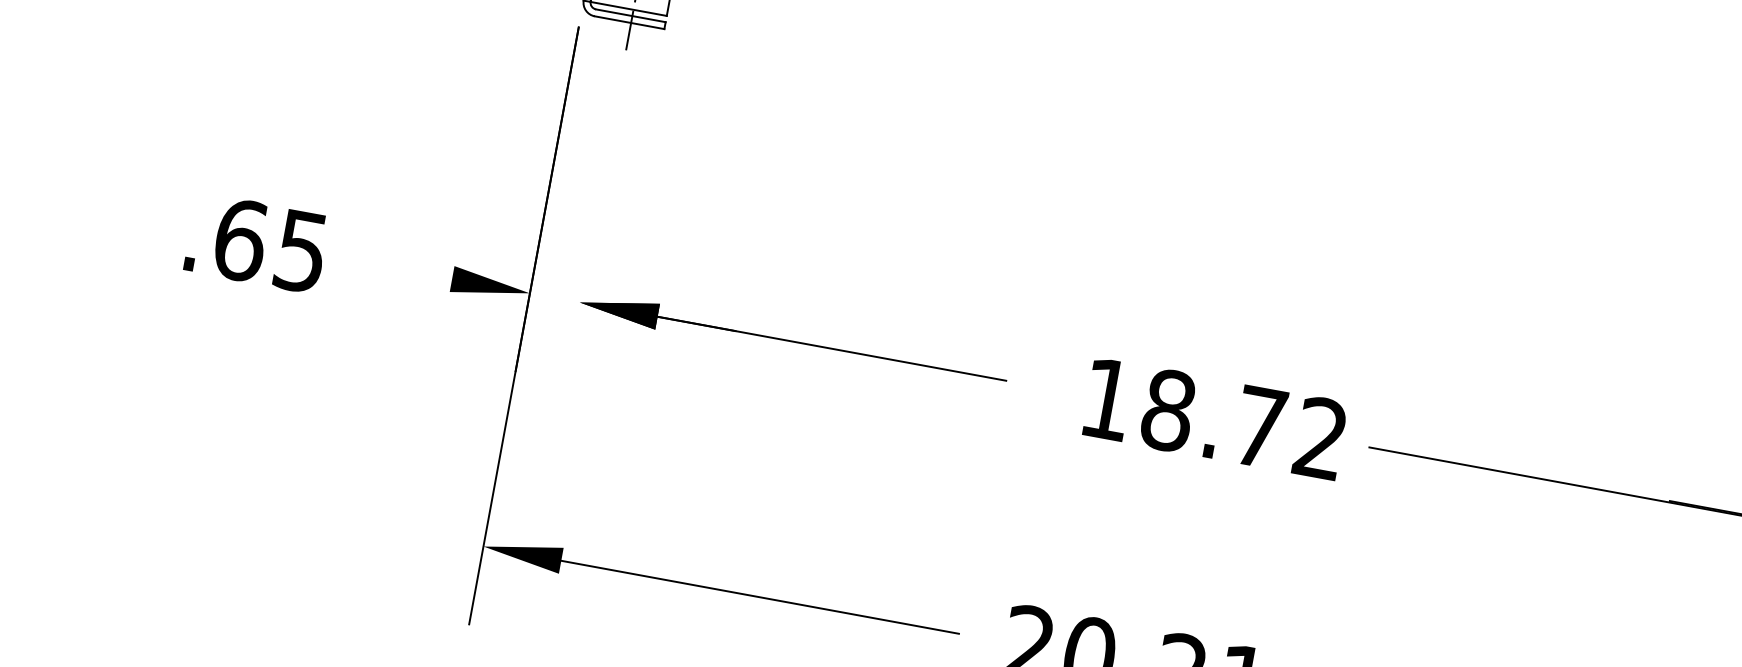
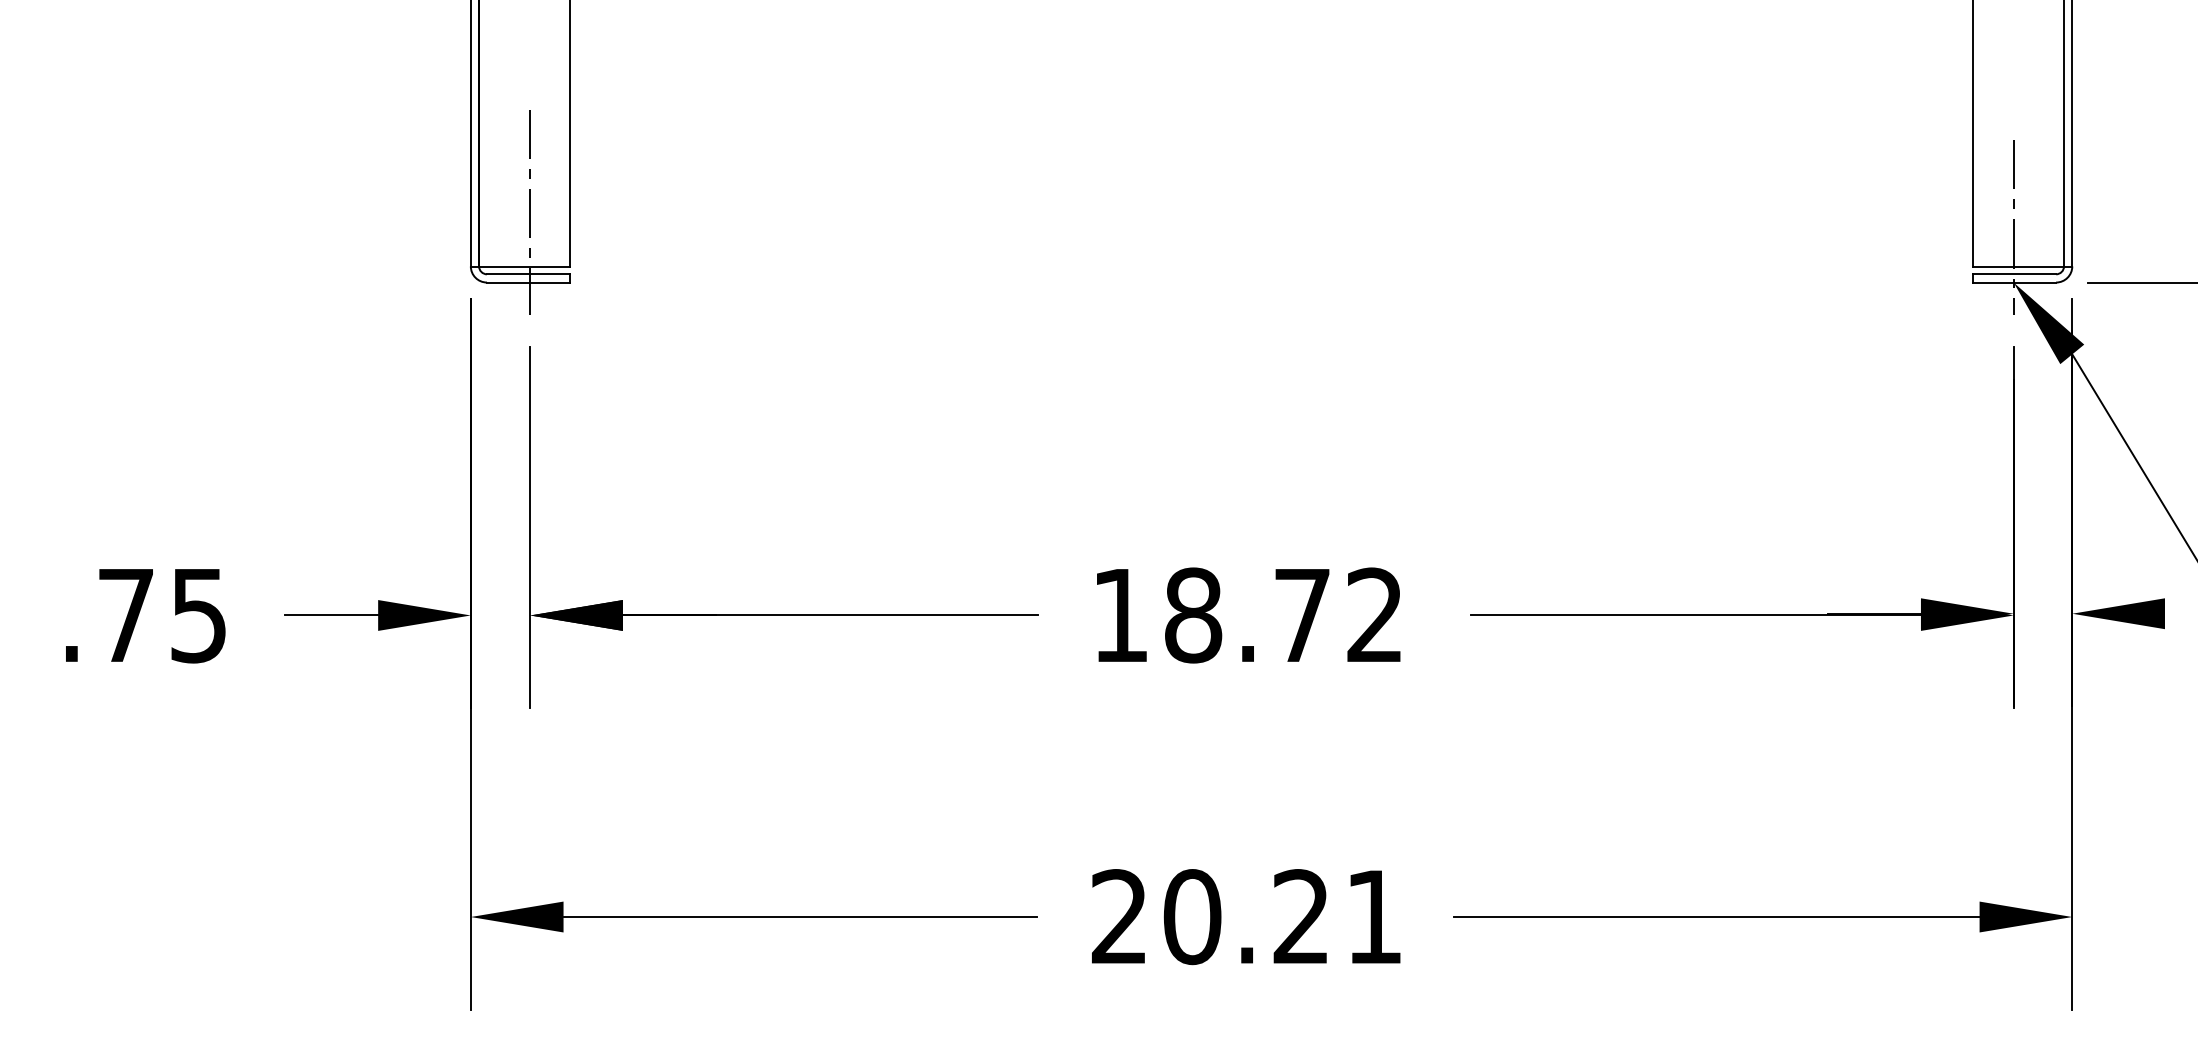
line: (593, 228) -> (530, 527), added
text: (240, 240) -> (126, 615), .65 -> .75
line: (412, 271) -> (331, 615), added
text: (1214, 419) -> (1248, 615), moved

